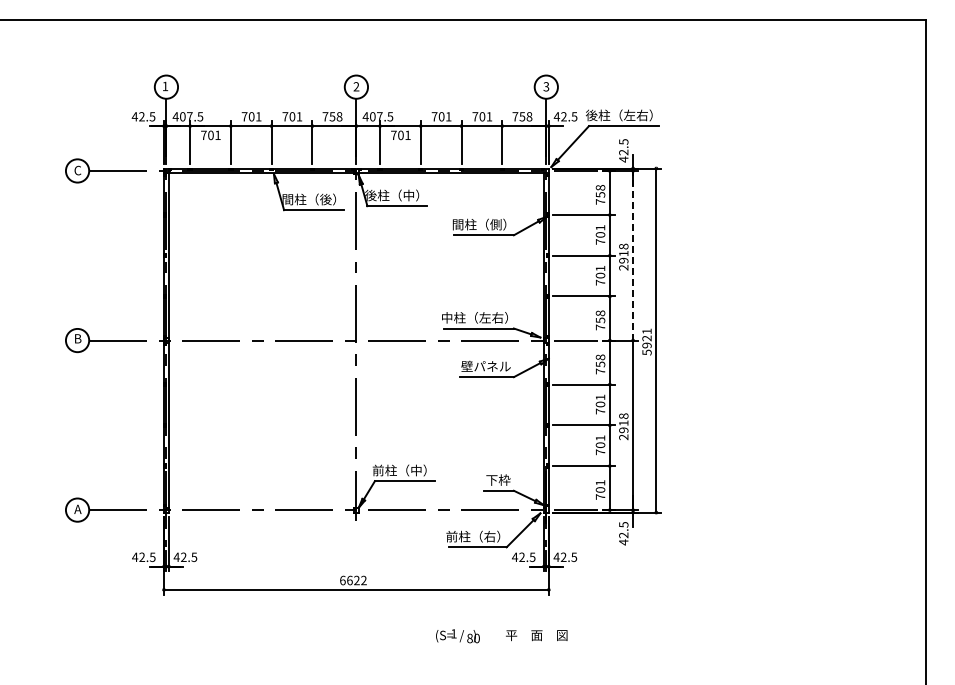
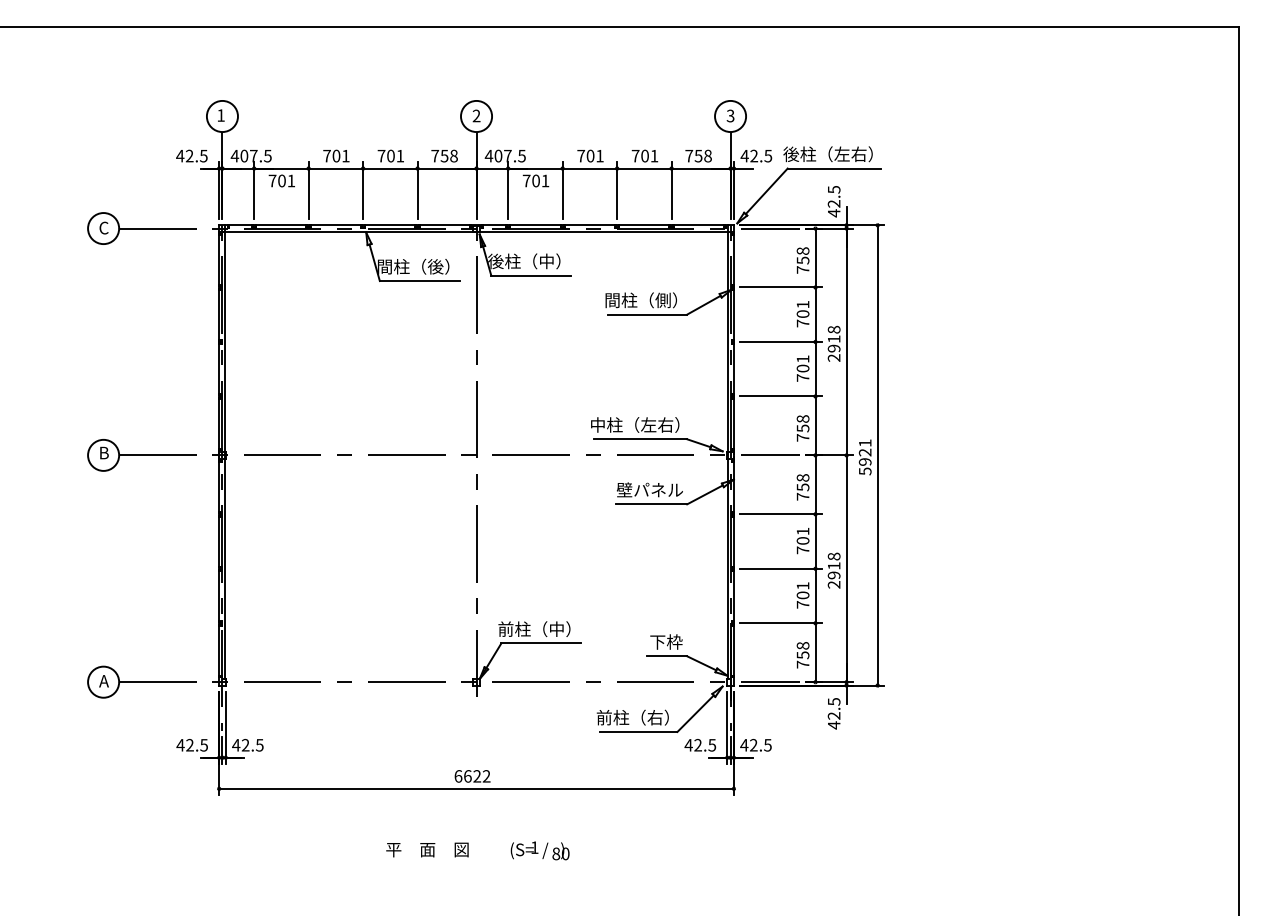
line: (633, 255) -> (847, 341), dashed -> solid
text: (600, 486) -> (803, 650), 701 -> 758
text: (536, 635) -> (427, 849), moved
text: (457, 636) -> (539, 851), moved

